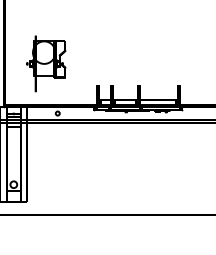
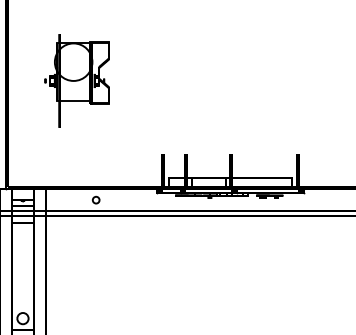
part: (46, 63) -> (77, 80), moved

